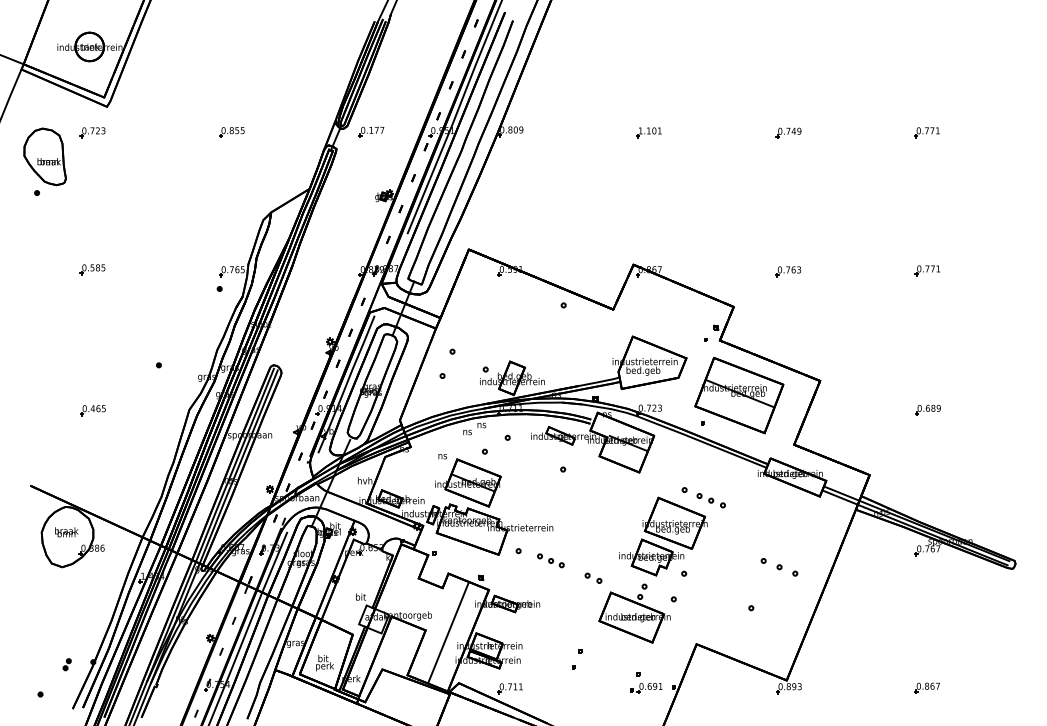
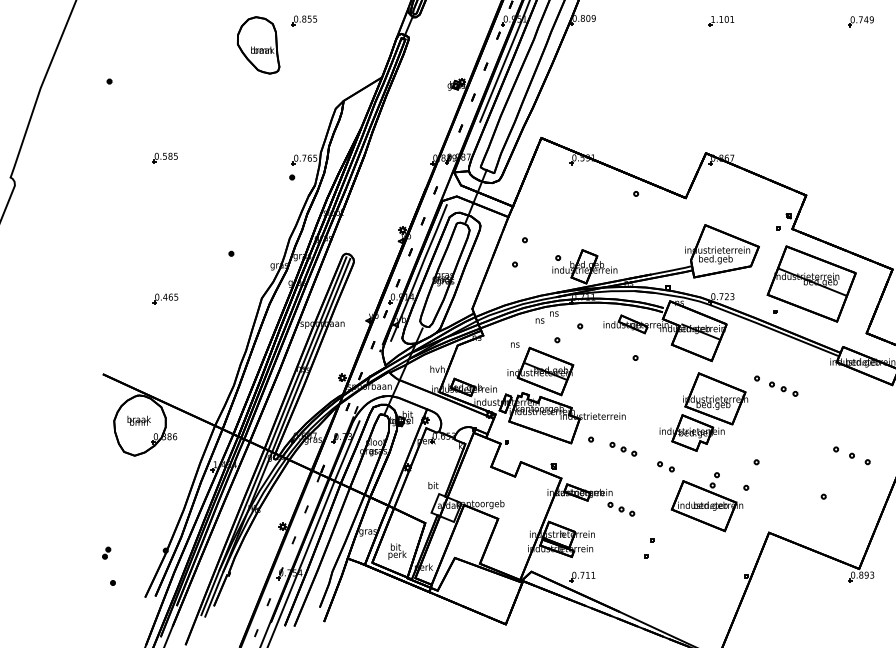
part: (371, 131) -> (443, 20), removed
part: (92, 132) -> (164, 21), removed
part: (44, 156) -> (257, 45), moved
part: (788, 271) -> (860, 160), removed
part: (663, 536) -> (703, 412), moved
part: (548, 620) -> (620, 509), added
line: (448, 632) -> (520, 521), removed
part: (66, 664) -> (105, 553), moved
part: (646, 682) -> (718, 571), removed

